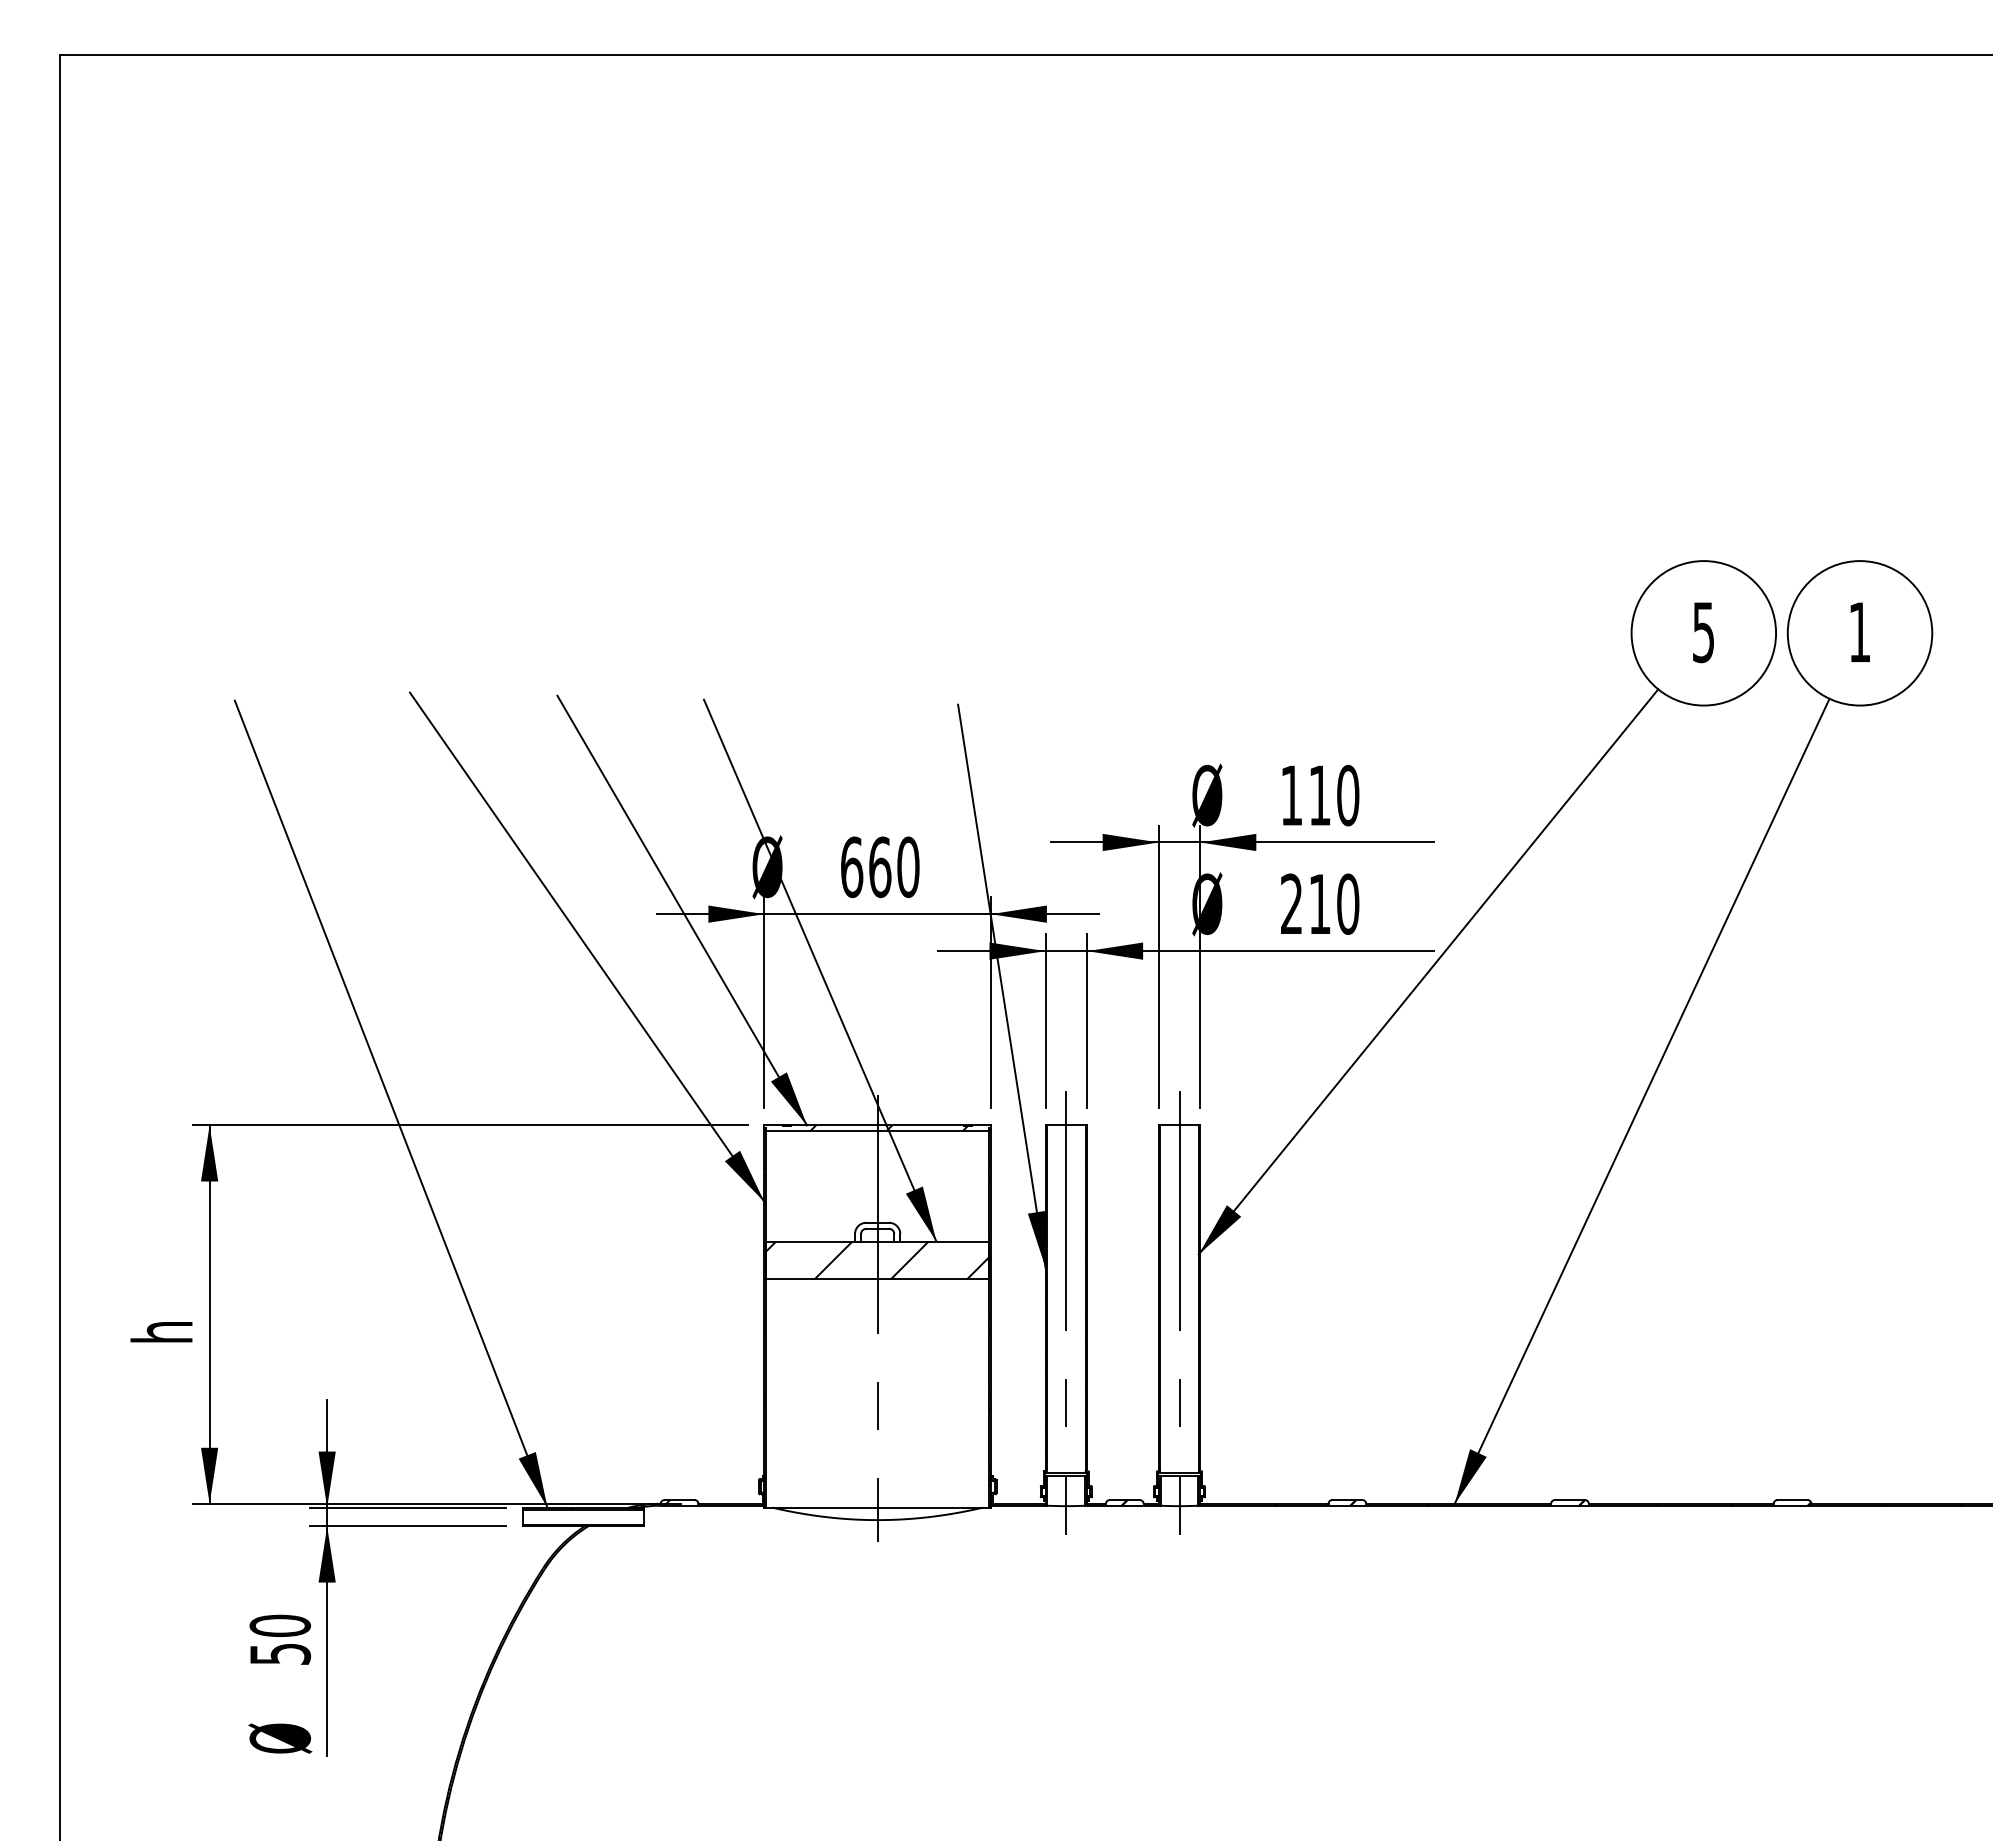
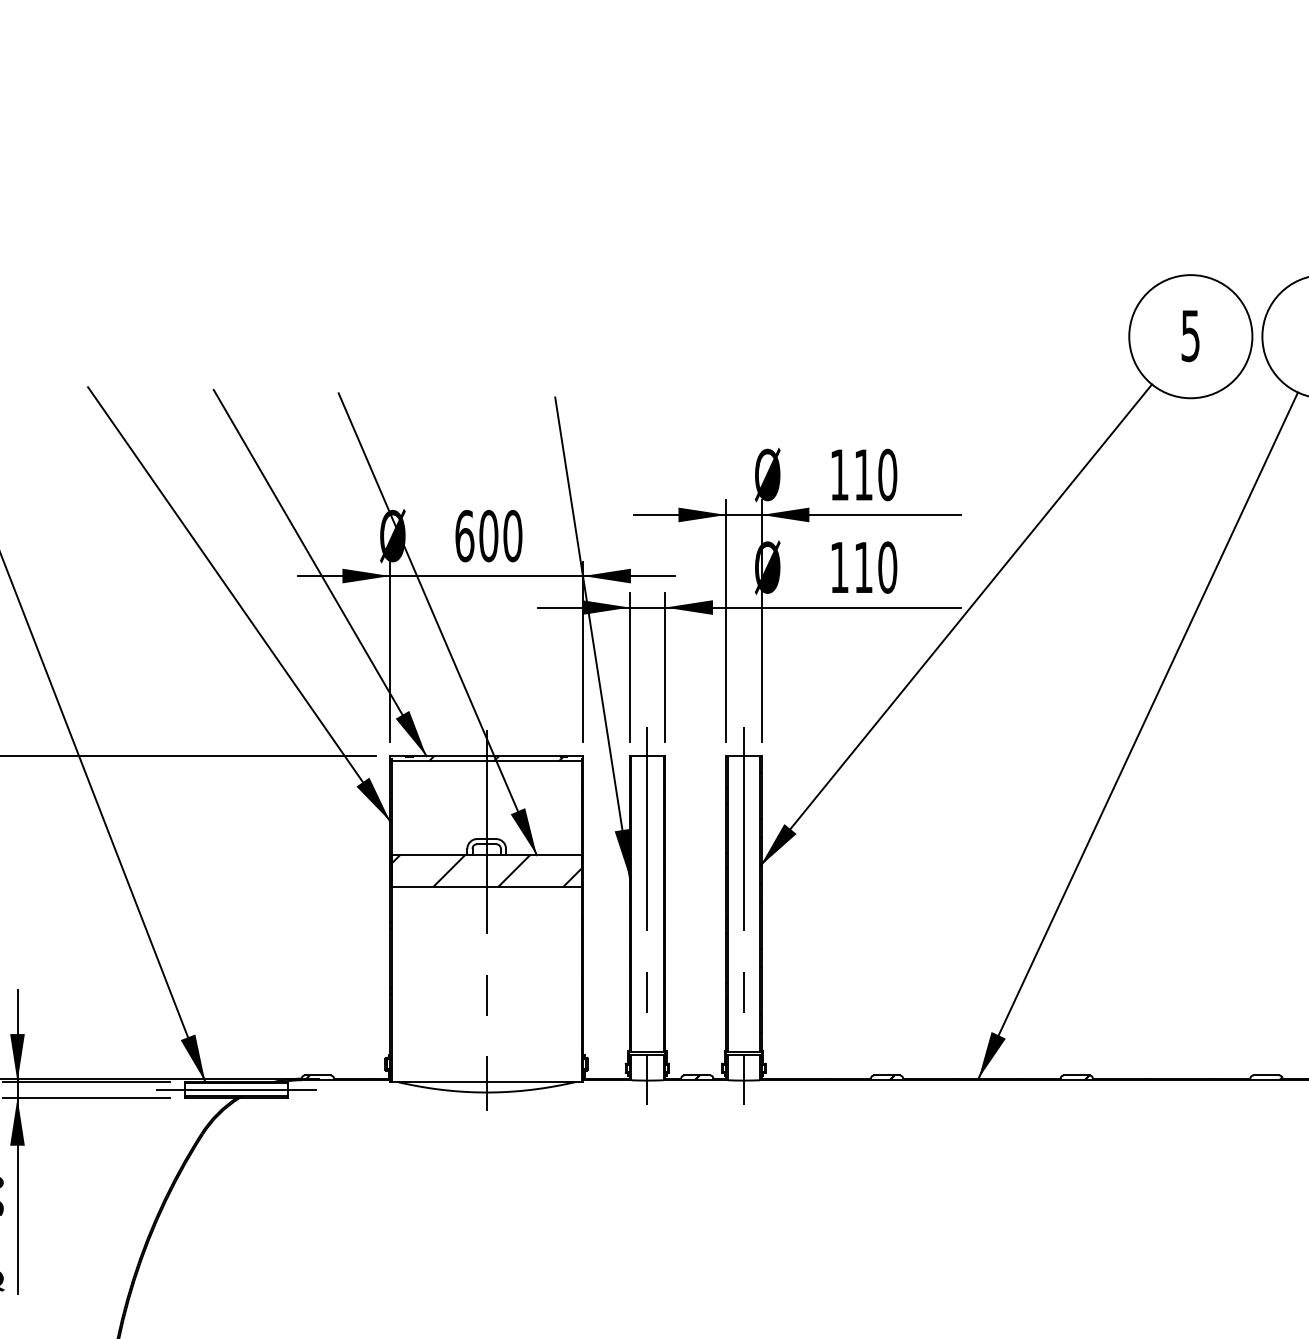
text: (880, 866) -> (489, 535), 660 -> 600
text: (1291, 903) -> (839, 566), 210 -> 110
line: (583, 1517) -> (235, 1090), added

